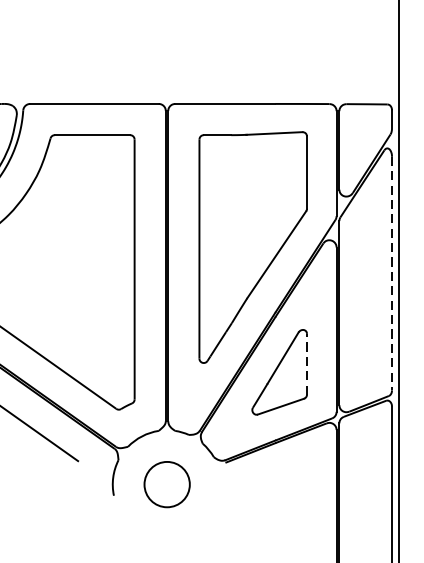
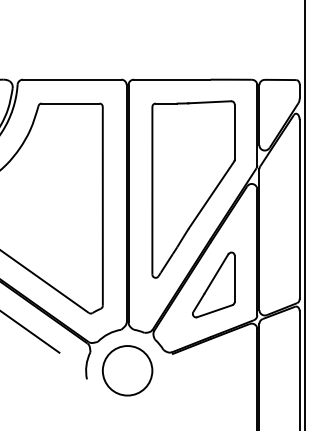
line: (391, 273) -> (299, 209), dashed -> solid
line: (306, 363) -> (234, 278), dashed -> solid
circle: (166, 484) -> (127, 370), size x1.43

